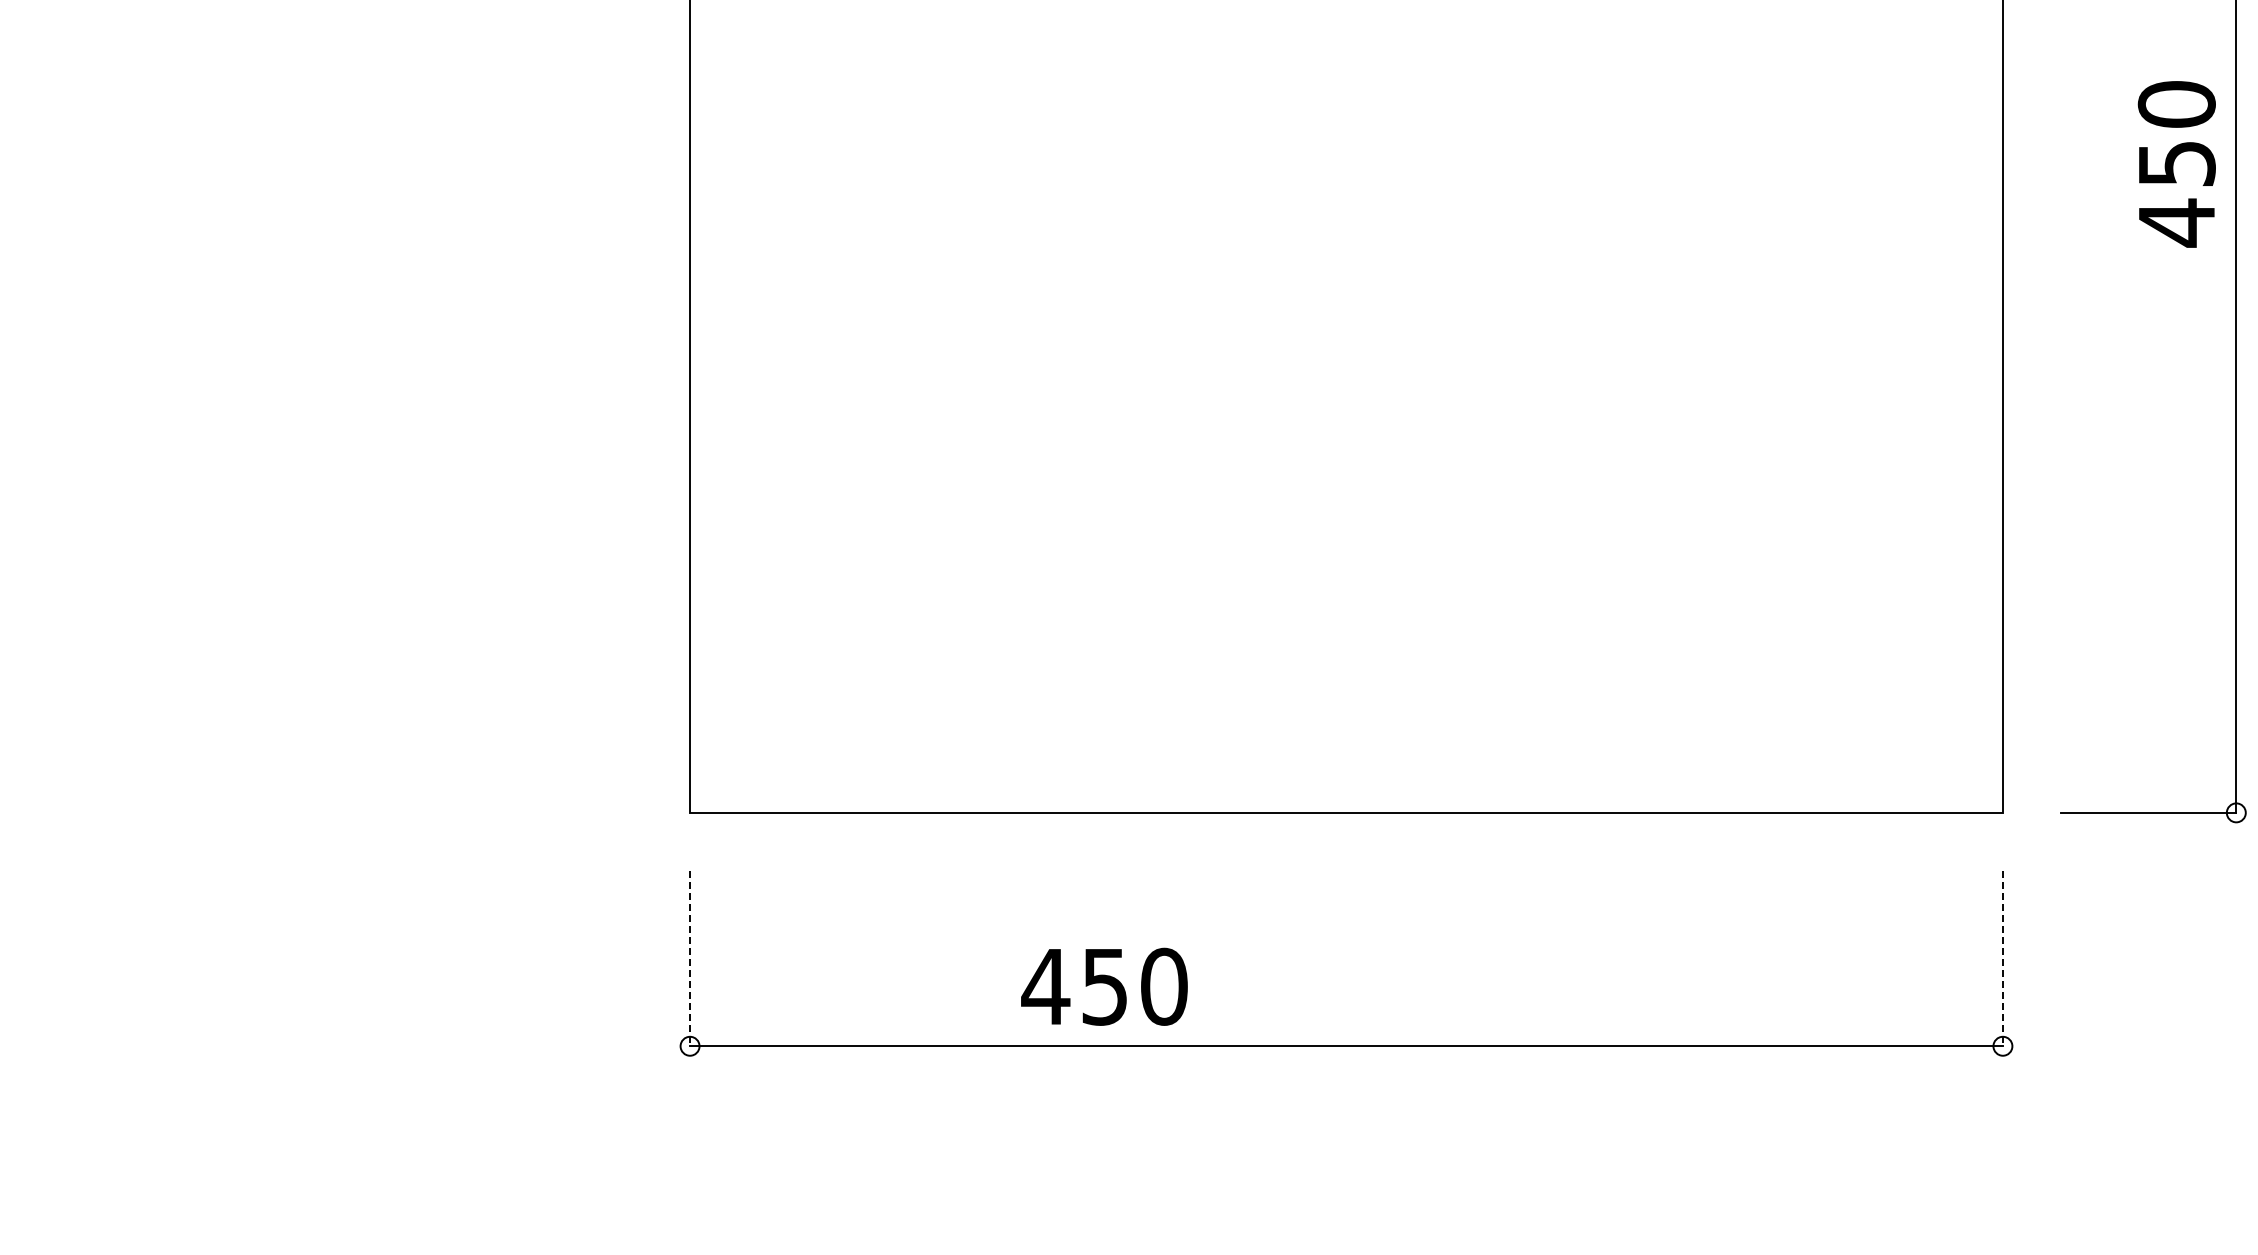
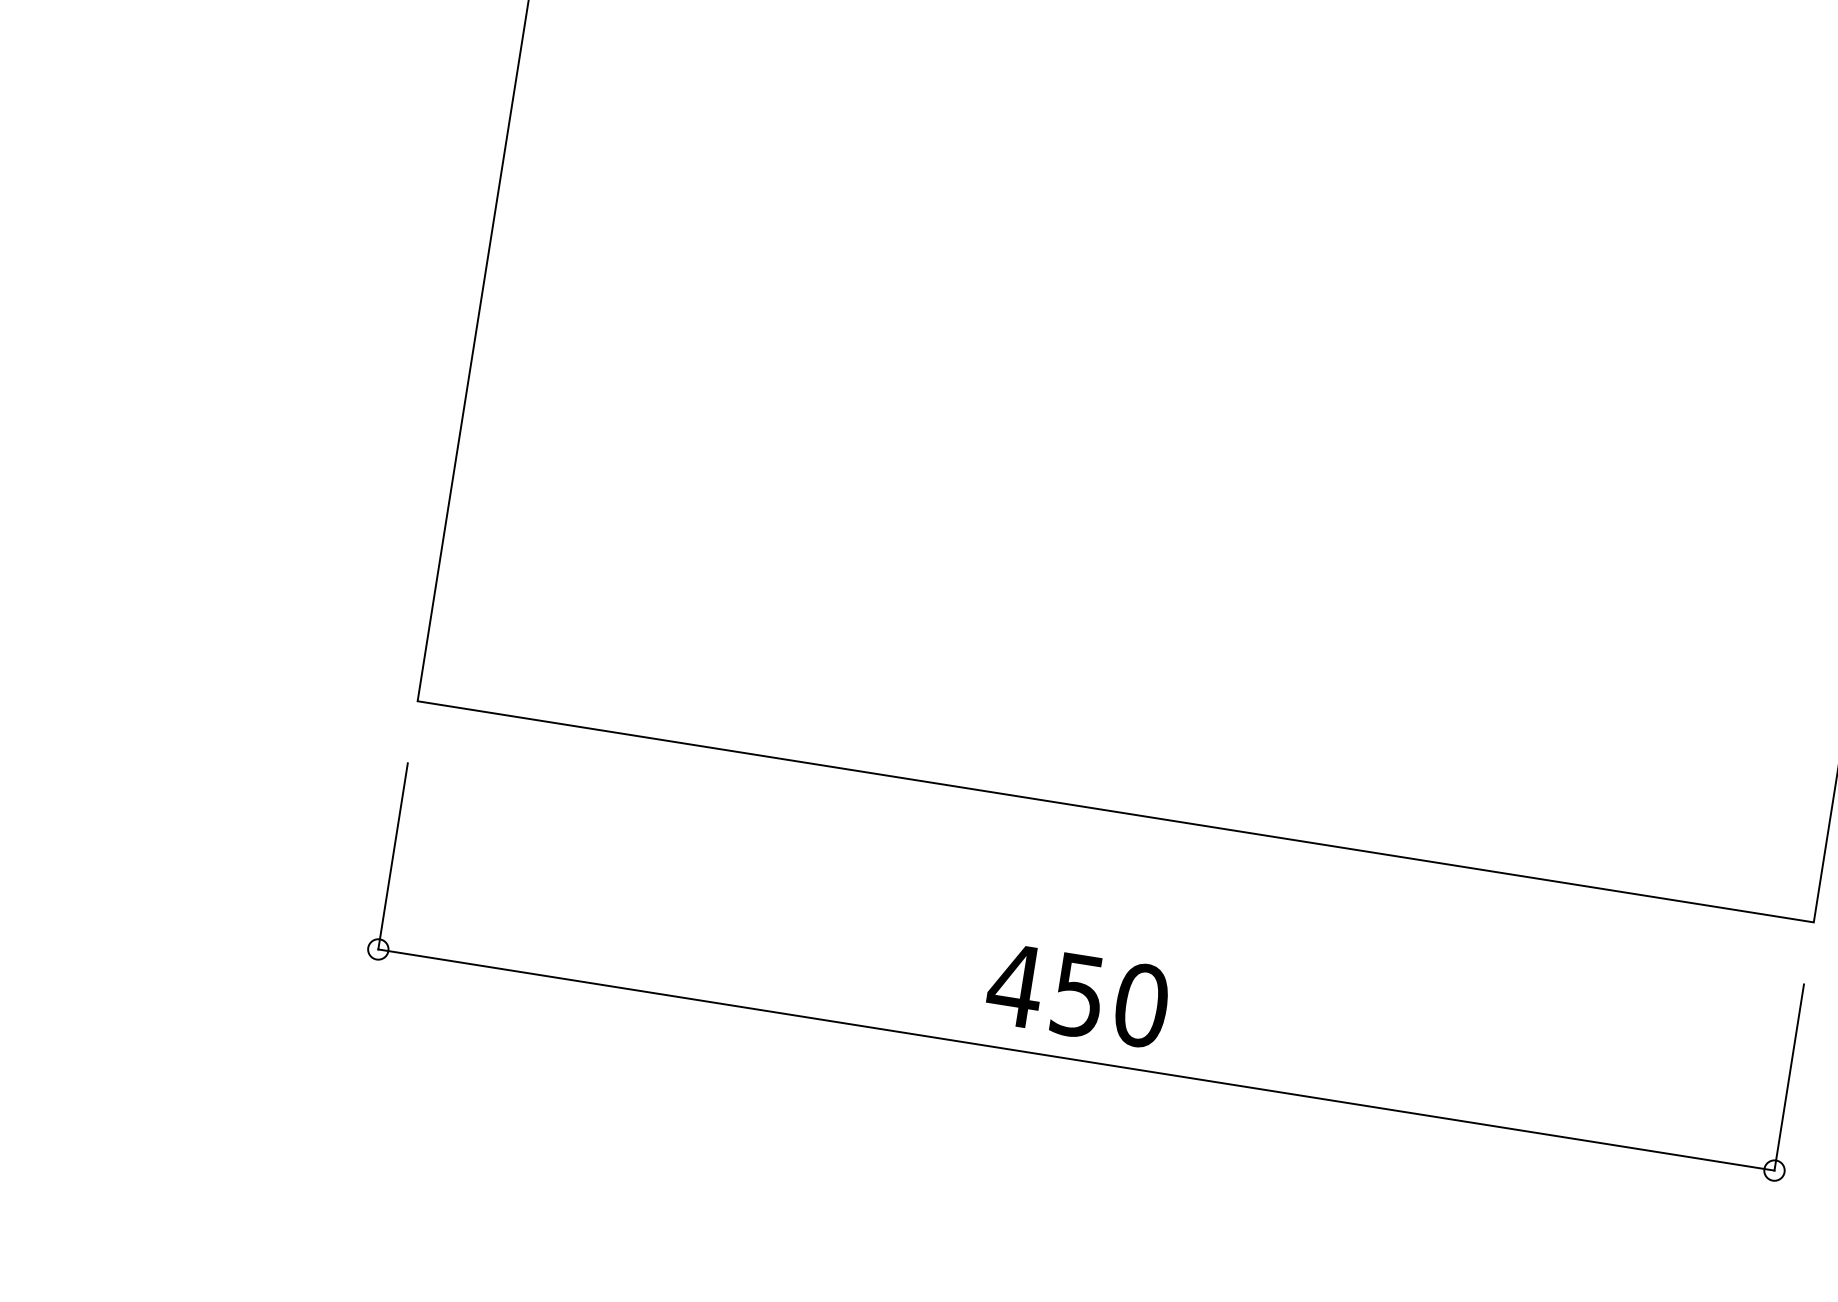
line: (690, 958) -> (393, 856), dashed -> solid
line: (2002, 958) -> (1788, 1077), dashed -> solid
text: (1104, 986) -> (1077, 995), moved

